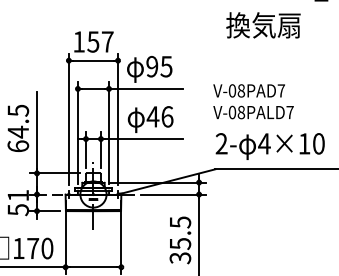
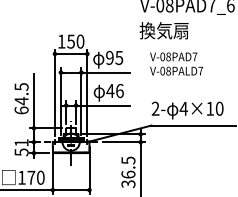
text: (262, 25) -> (163, 30), moved
text: (107, 41) -> (80, 41), 157 -> 150
text: (253, 100) -> (176, 63), moved
text: (180, 243) -> (128, 174), 35.5 -> 36.5

